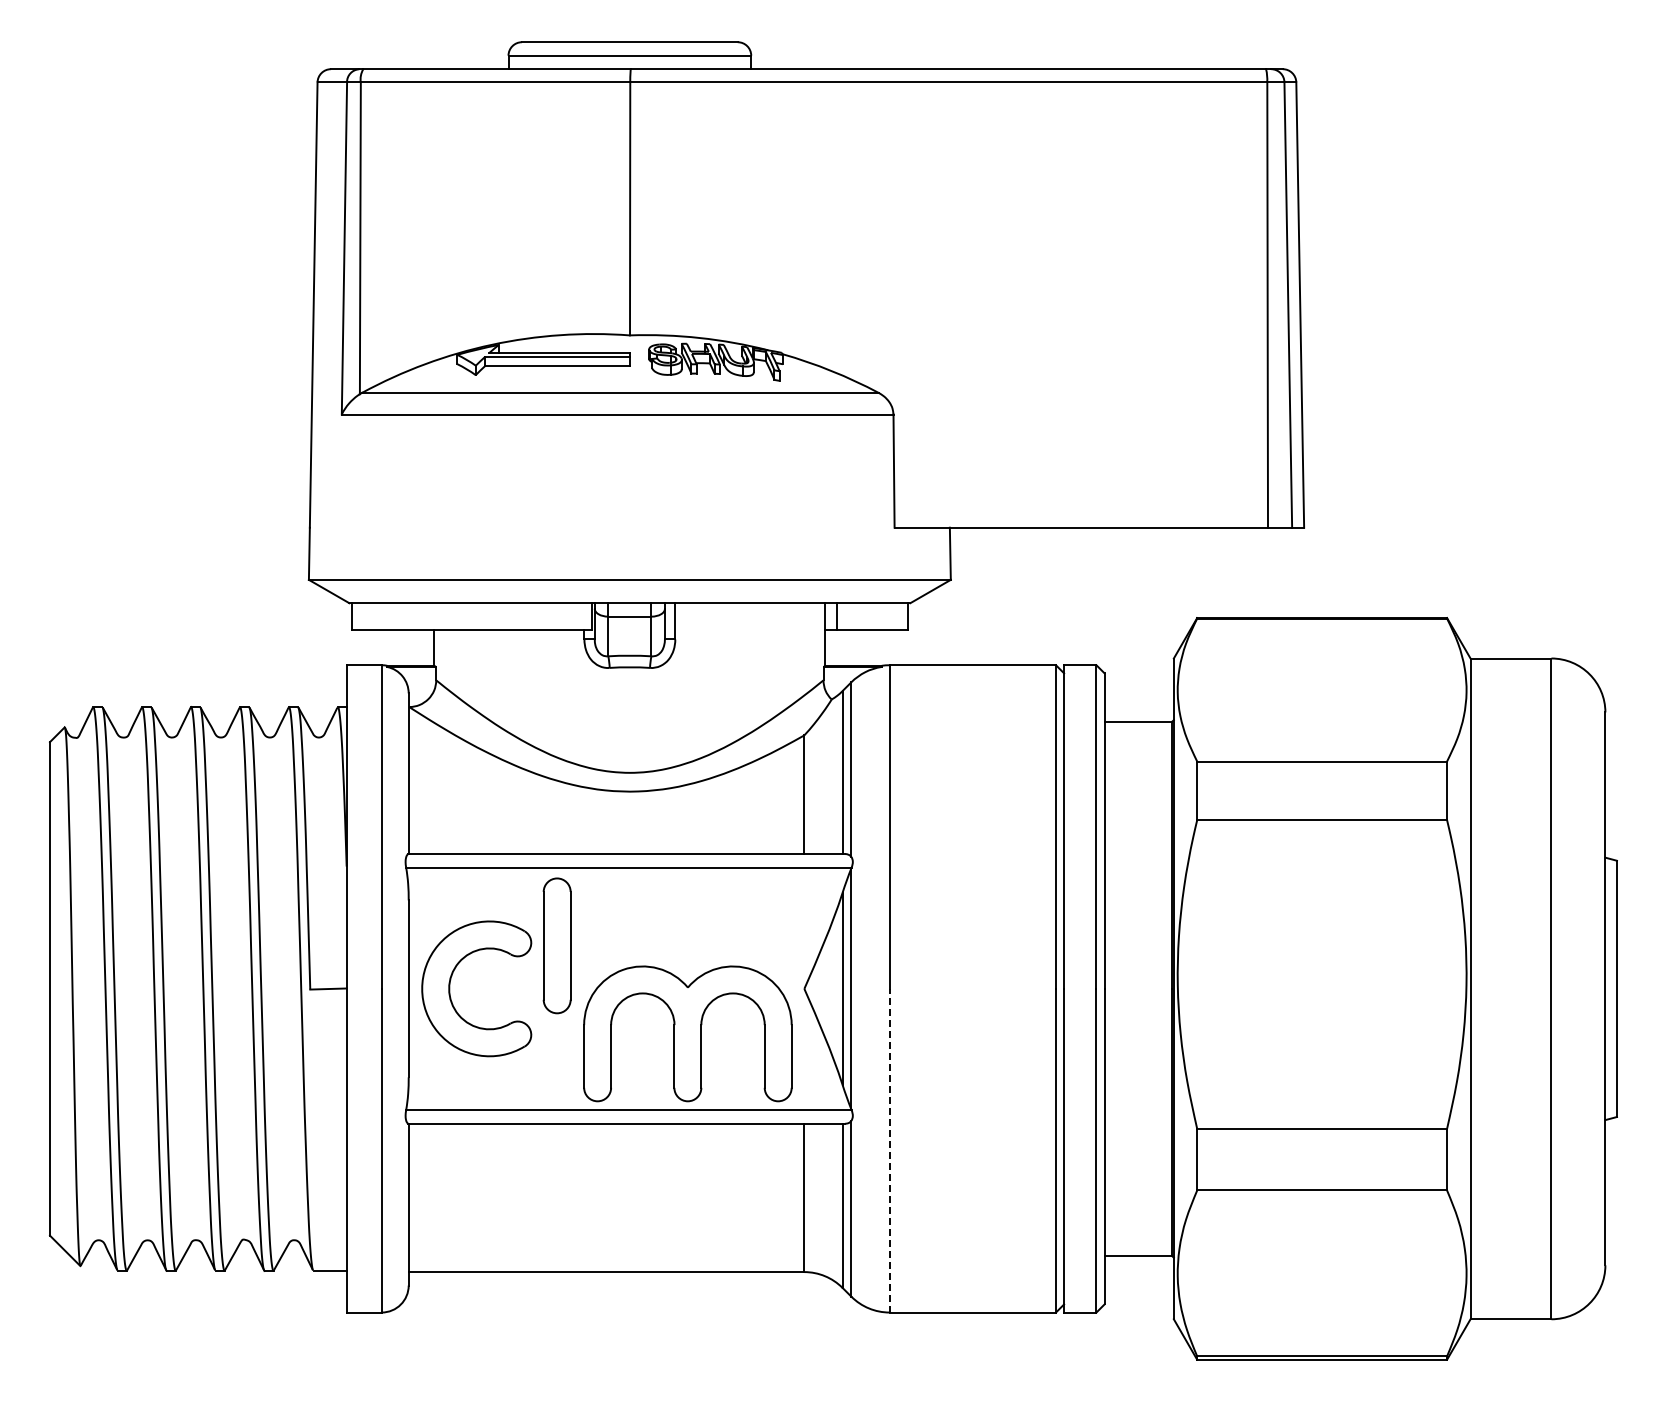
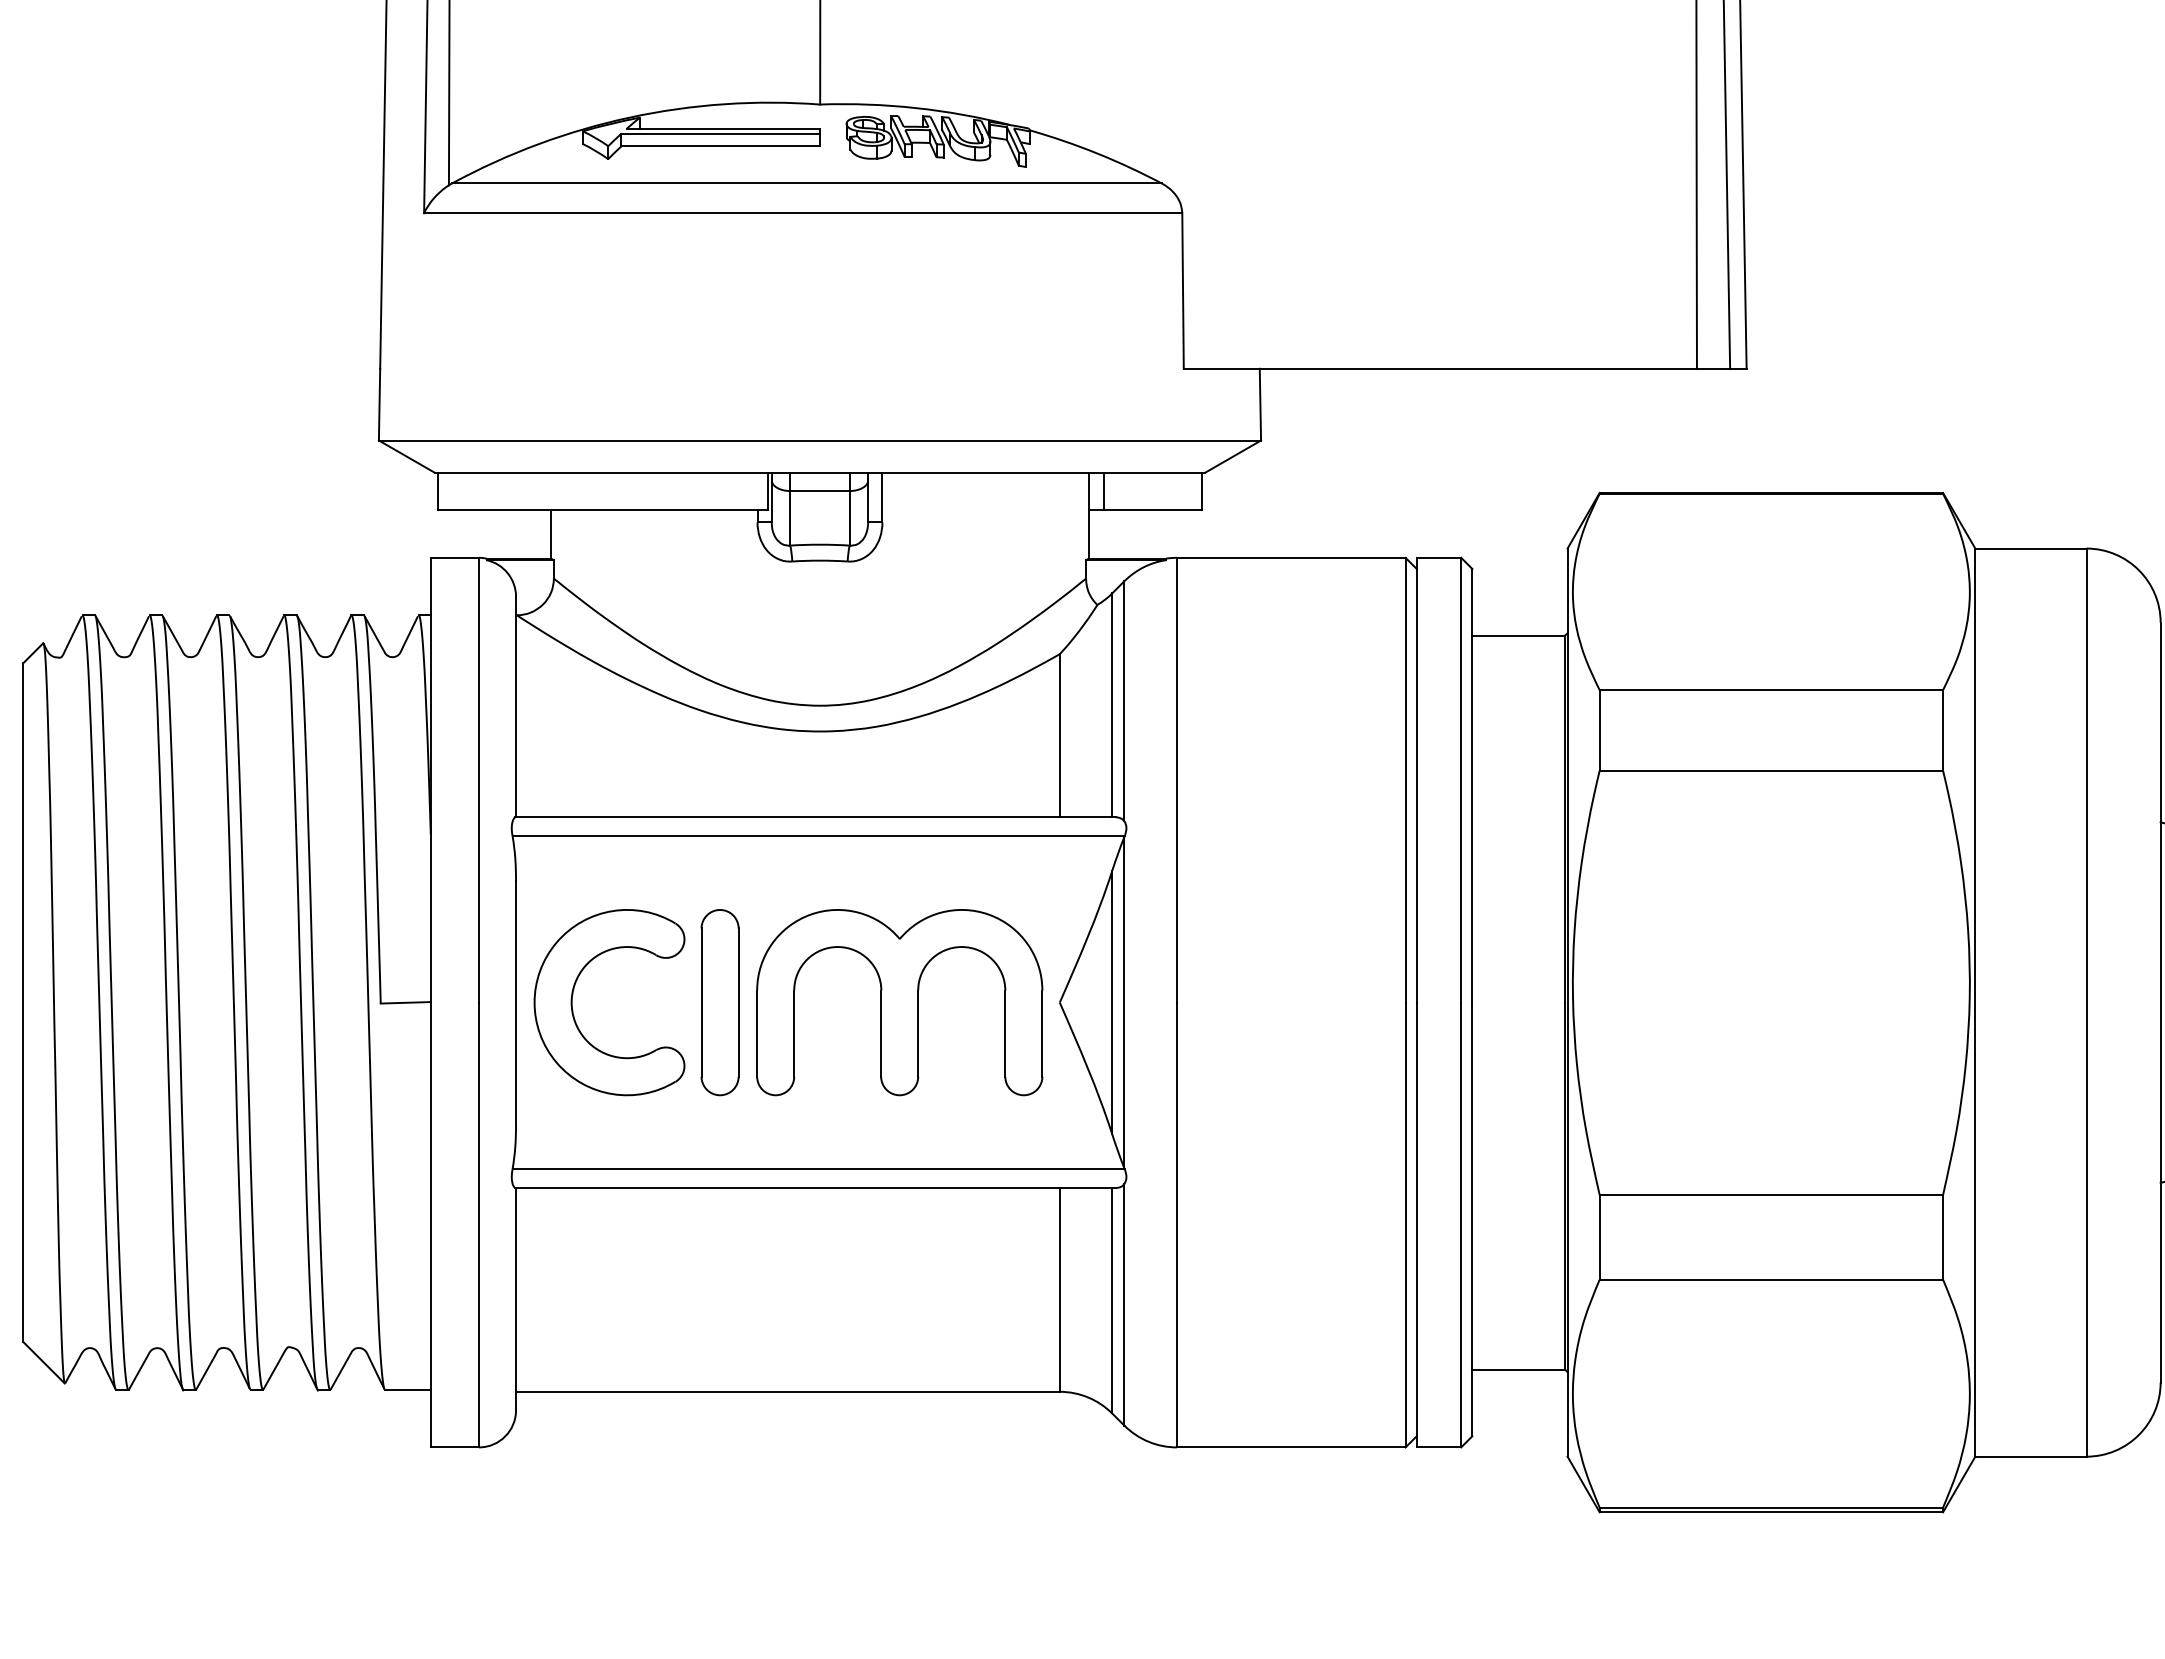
part: (556, 945) -> (719, 1002), moved
part: (687, 1033) -> (899, 1002), moved
line: (889, 1150) -> (1176, 1224), dashed -> solid

